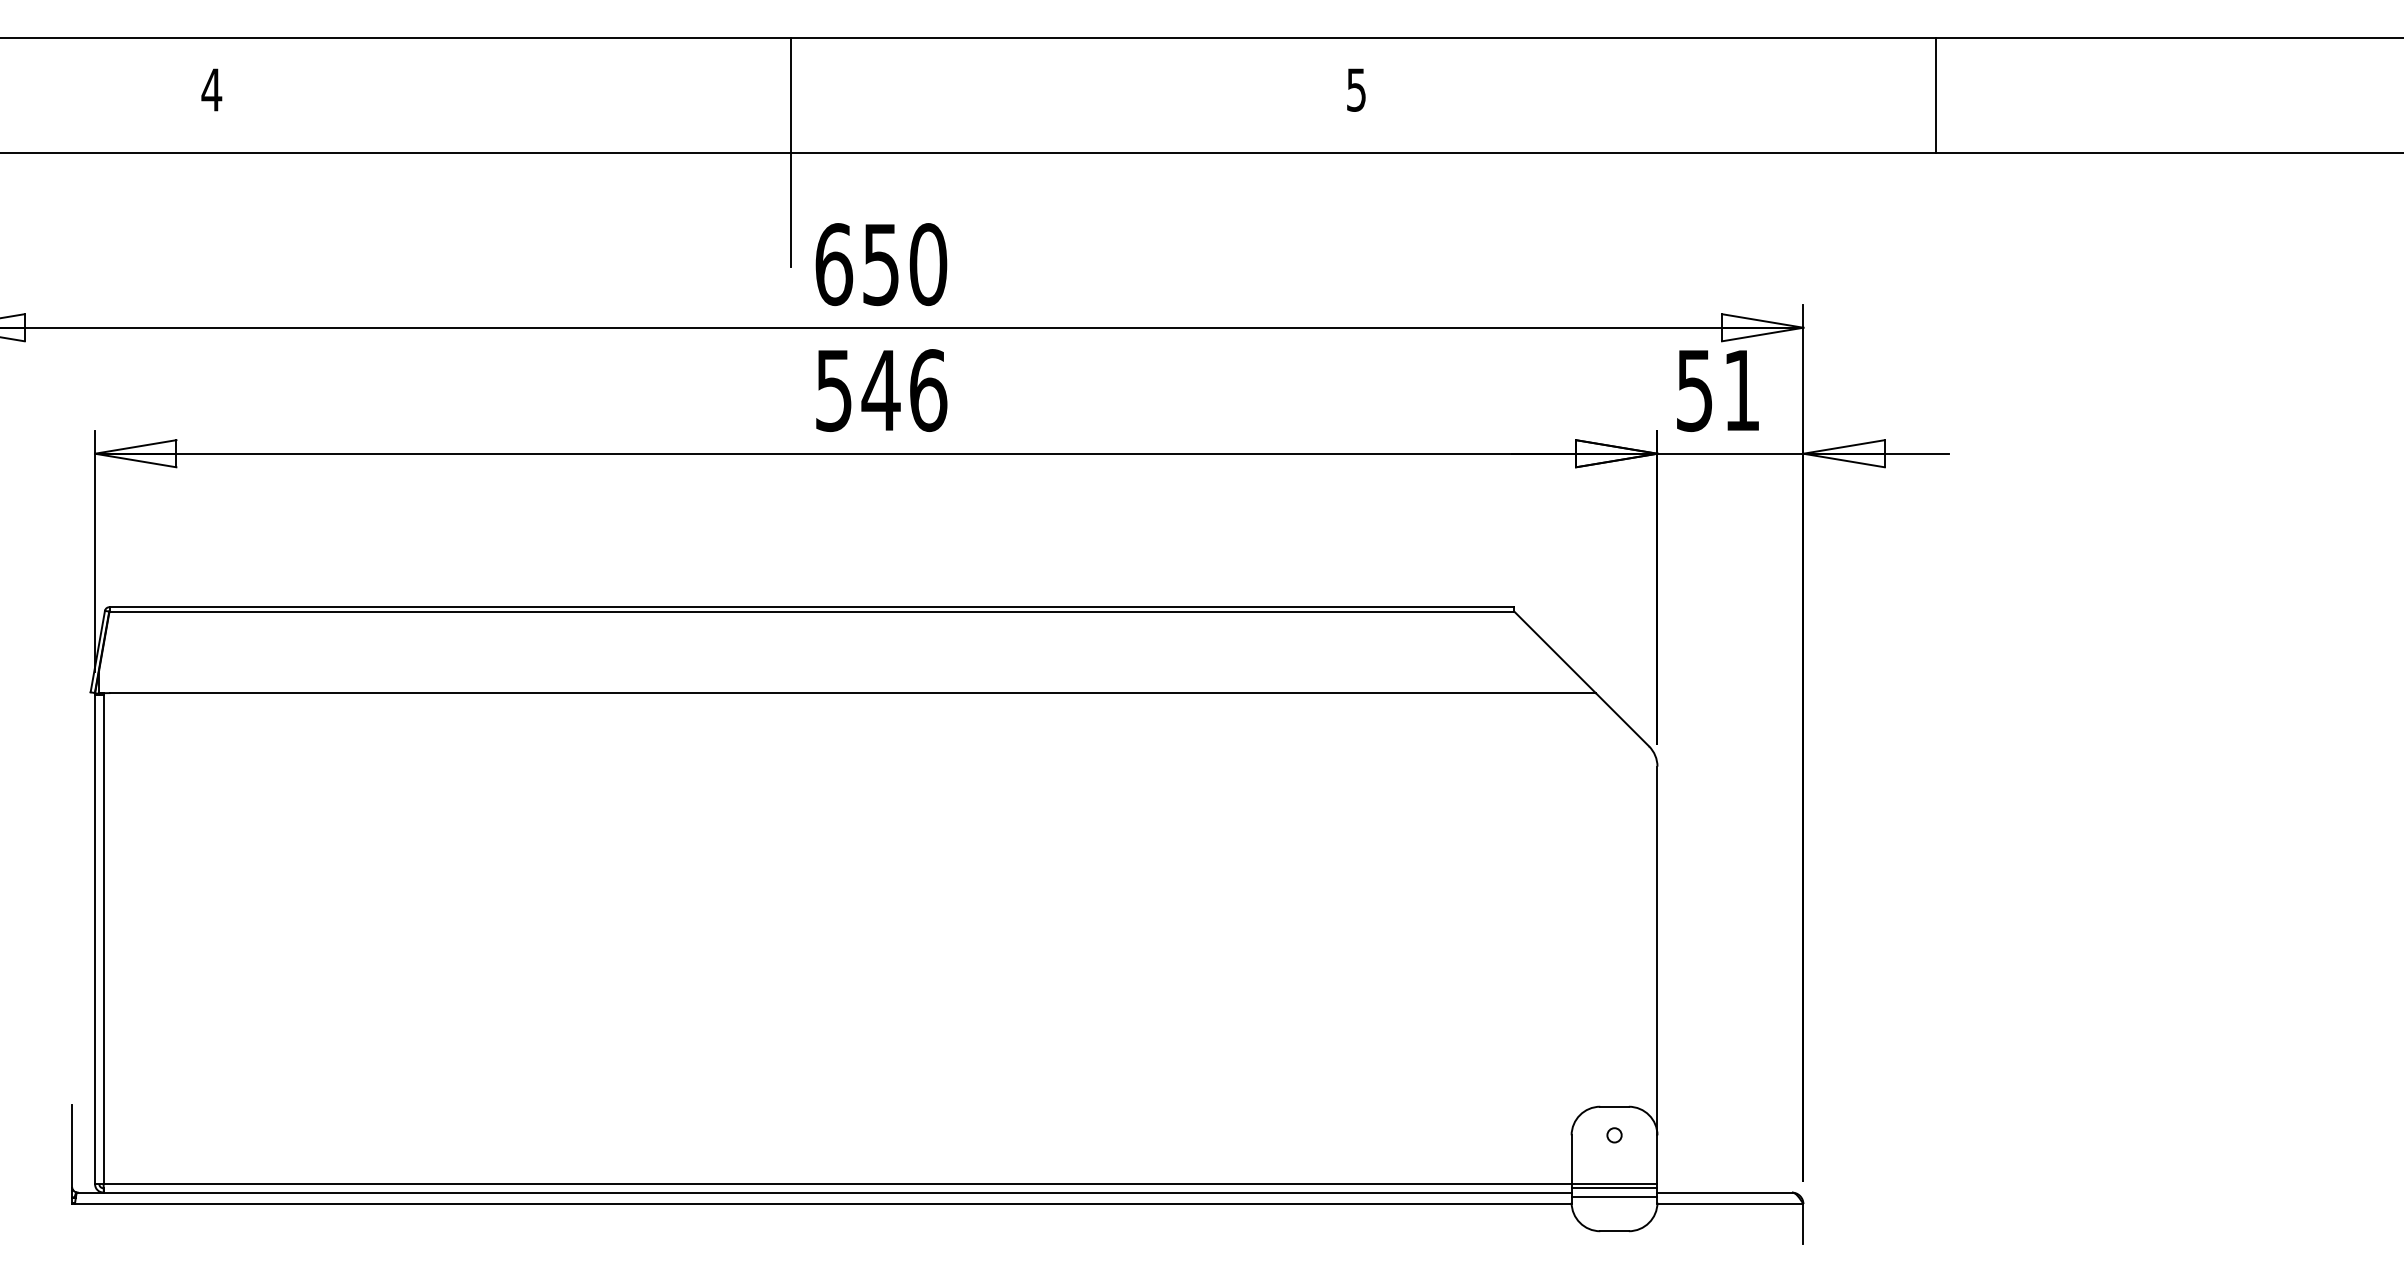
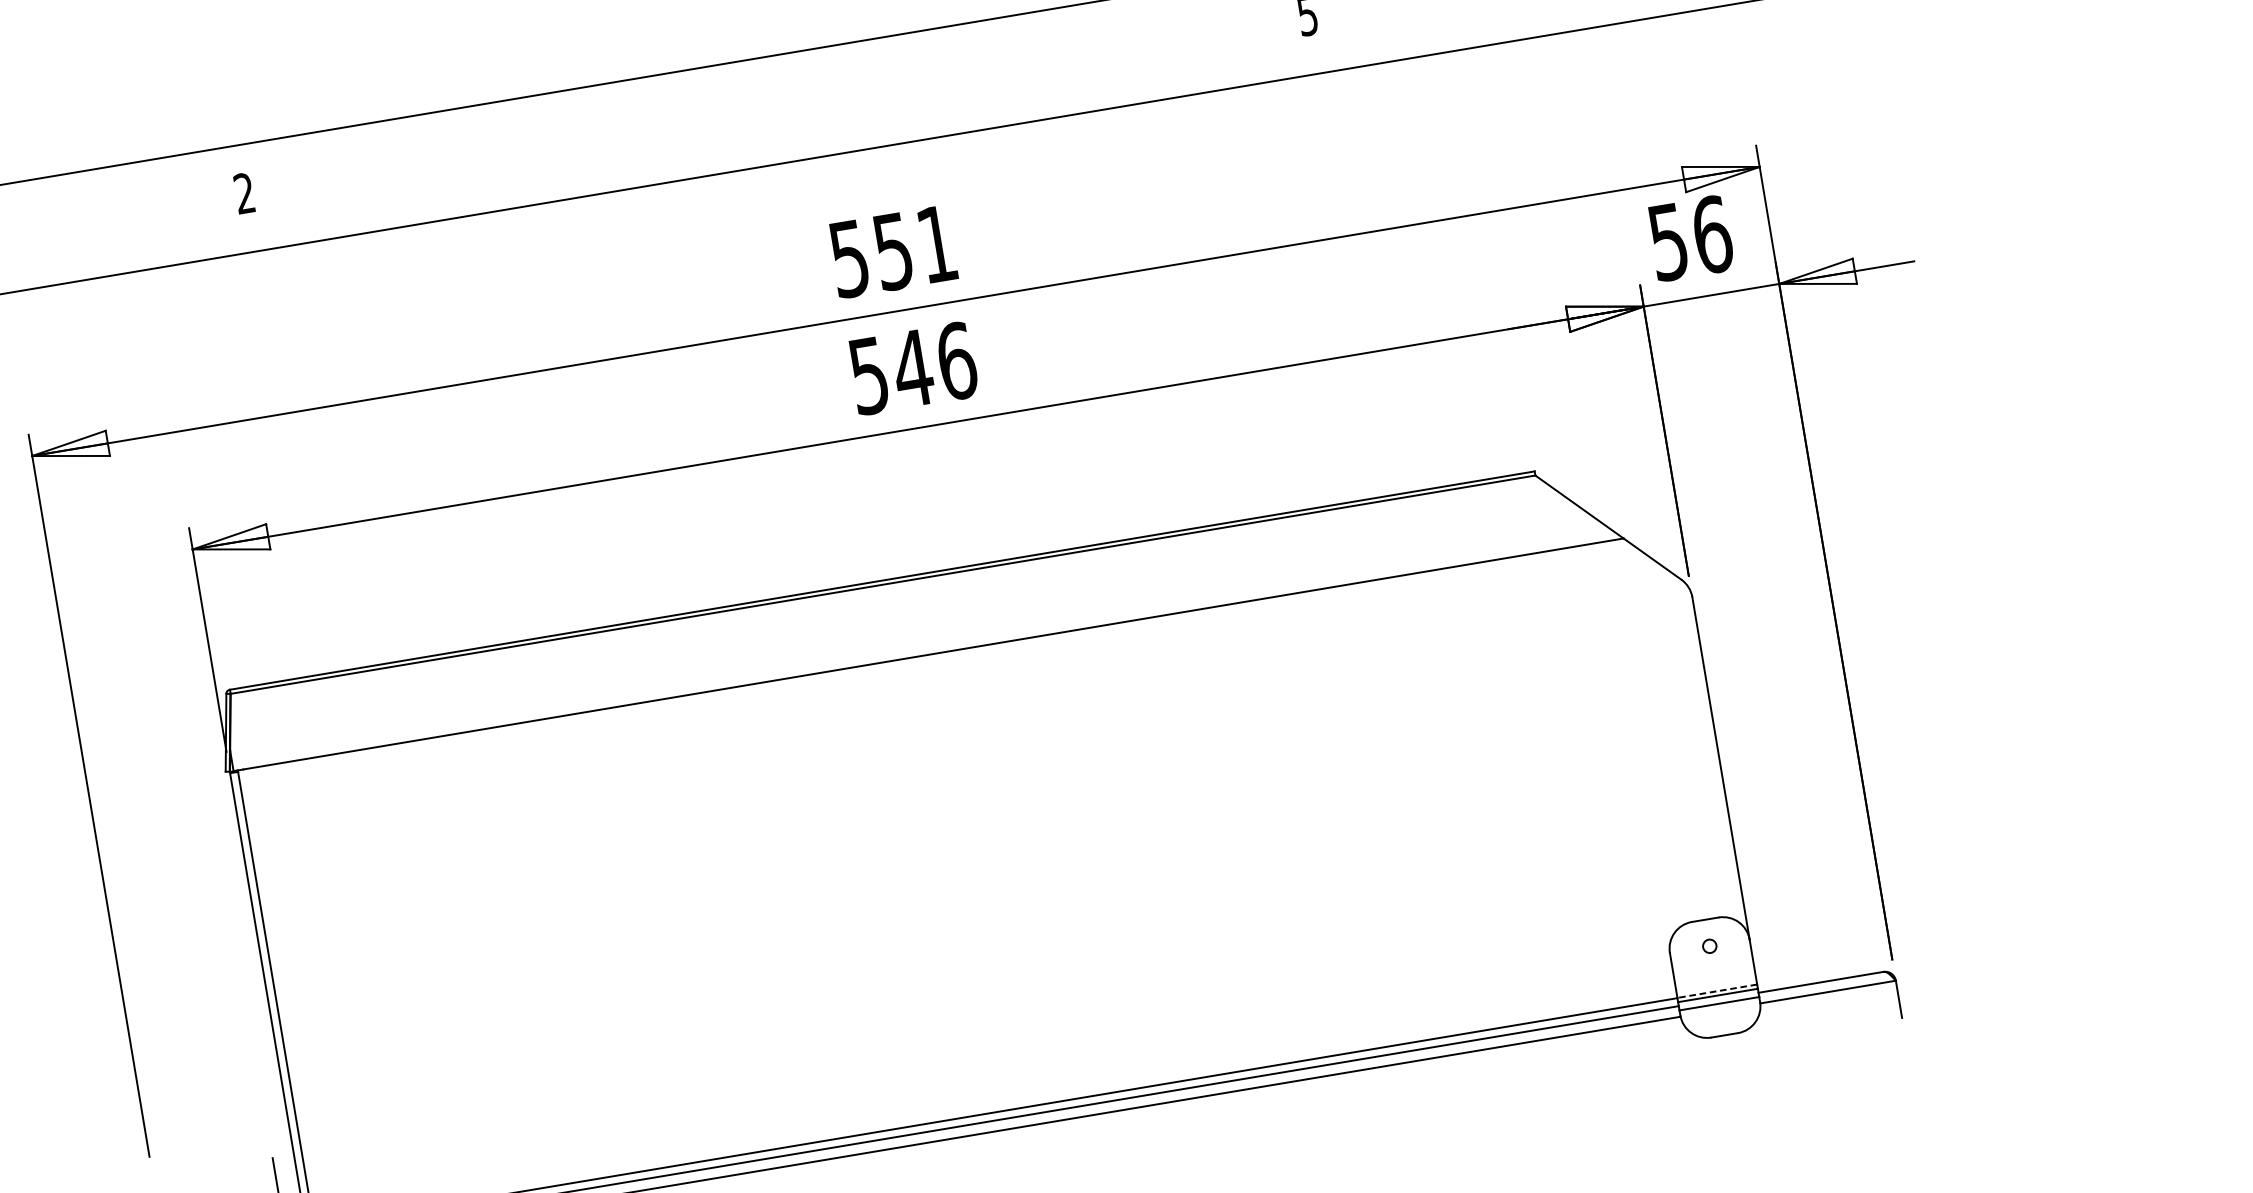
text: (211, 89) -> (244, 193), 4 -> 2
line: (790, 152) -> (791, 161), removed
text: (881, 264) -> (893, 251), 650 -> 551
text: (1741, 390) -> (1711, 234), 51 -> 56
line: (1614, 1183) -> (1717, 991), solid -> dashed

